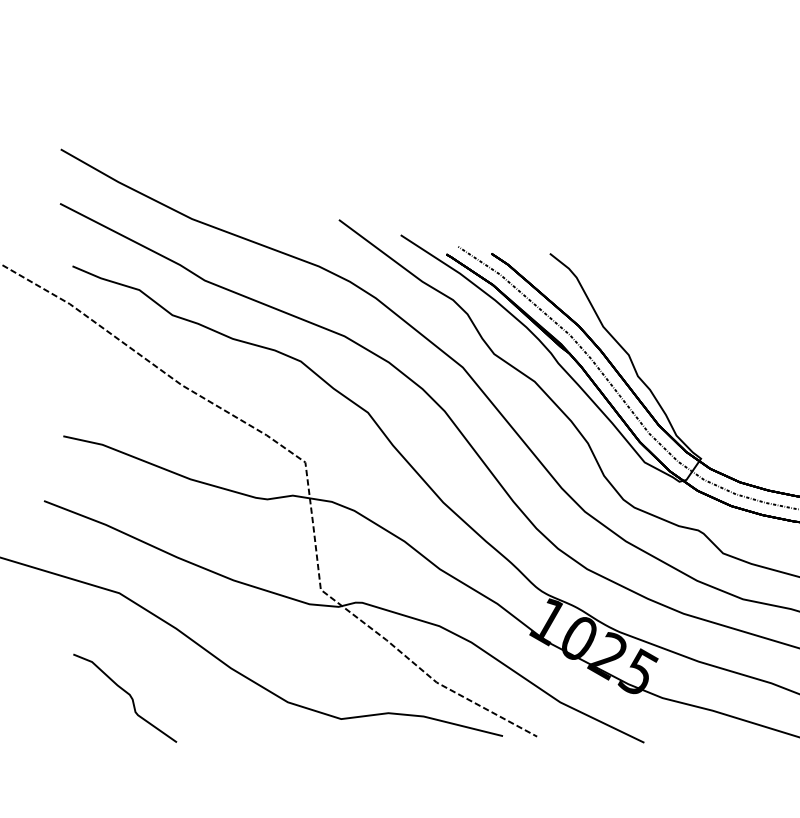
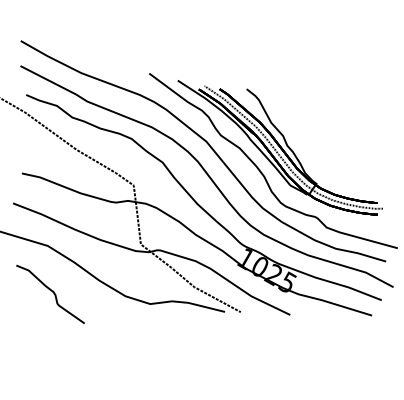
part: (125, 698) -> (50, 294), size x1.43

